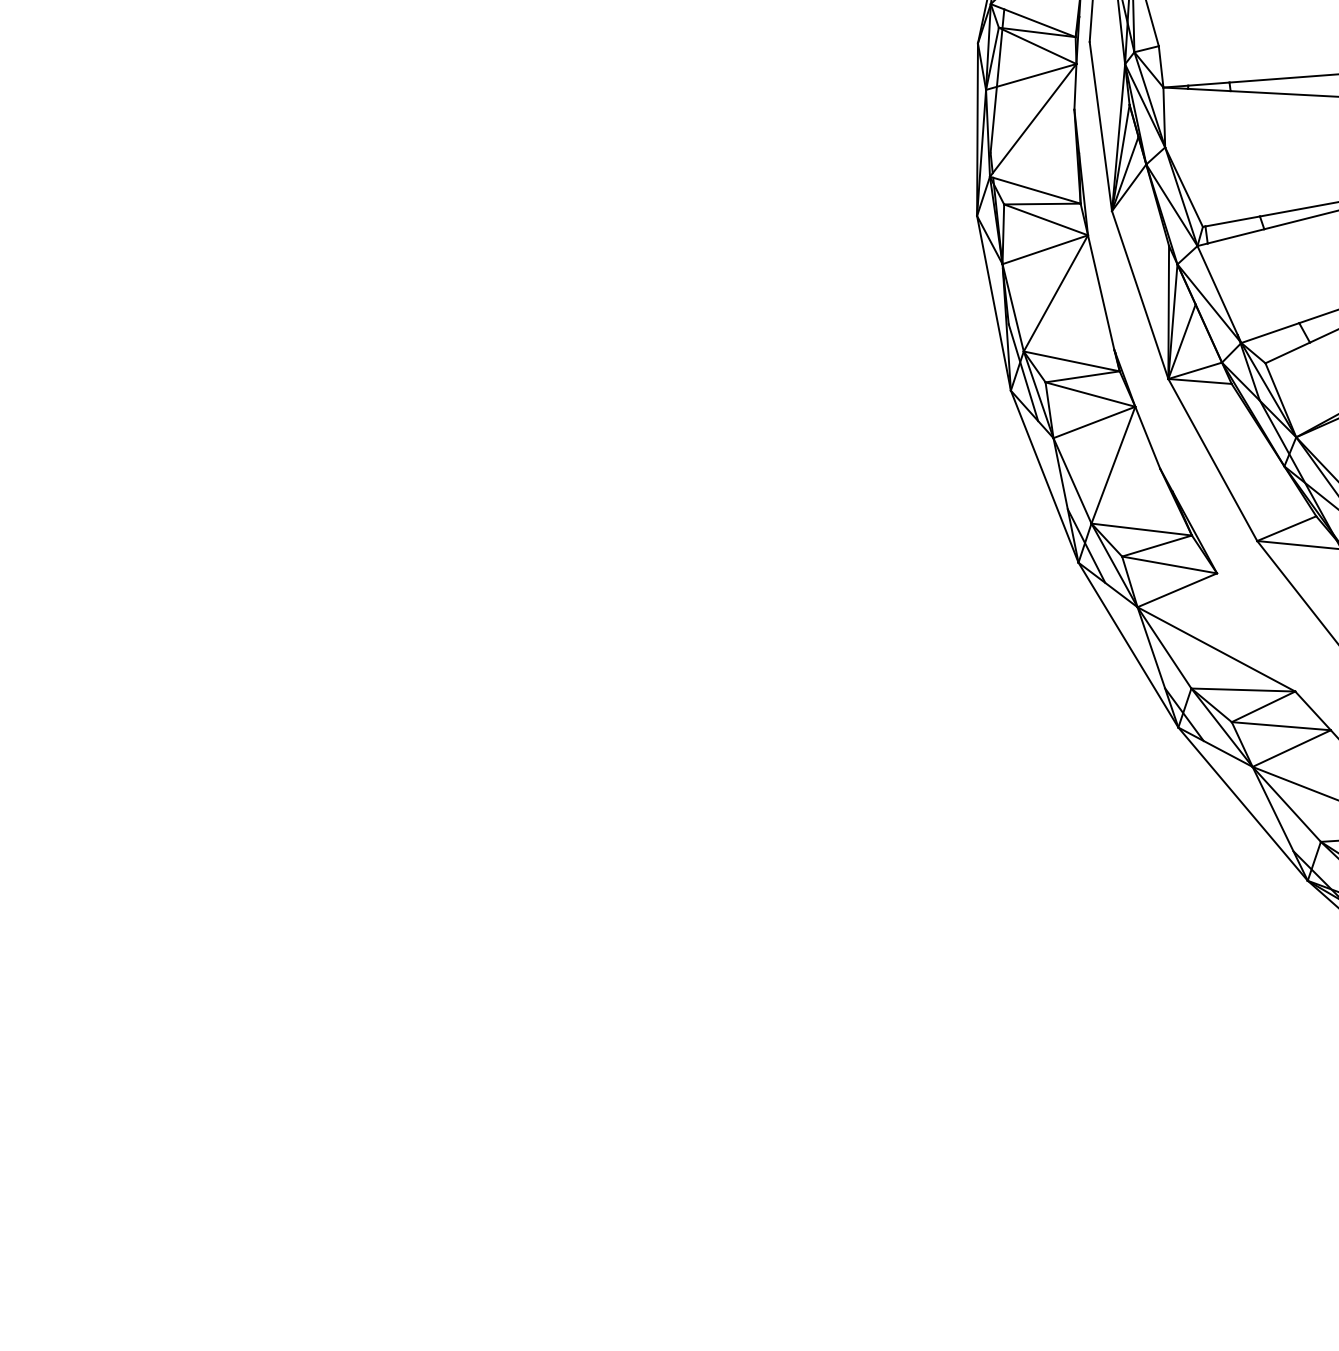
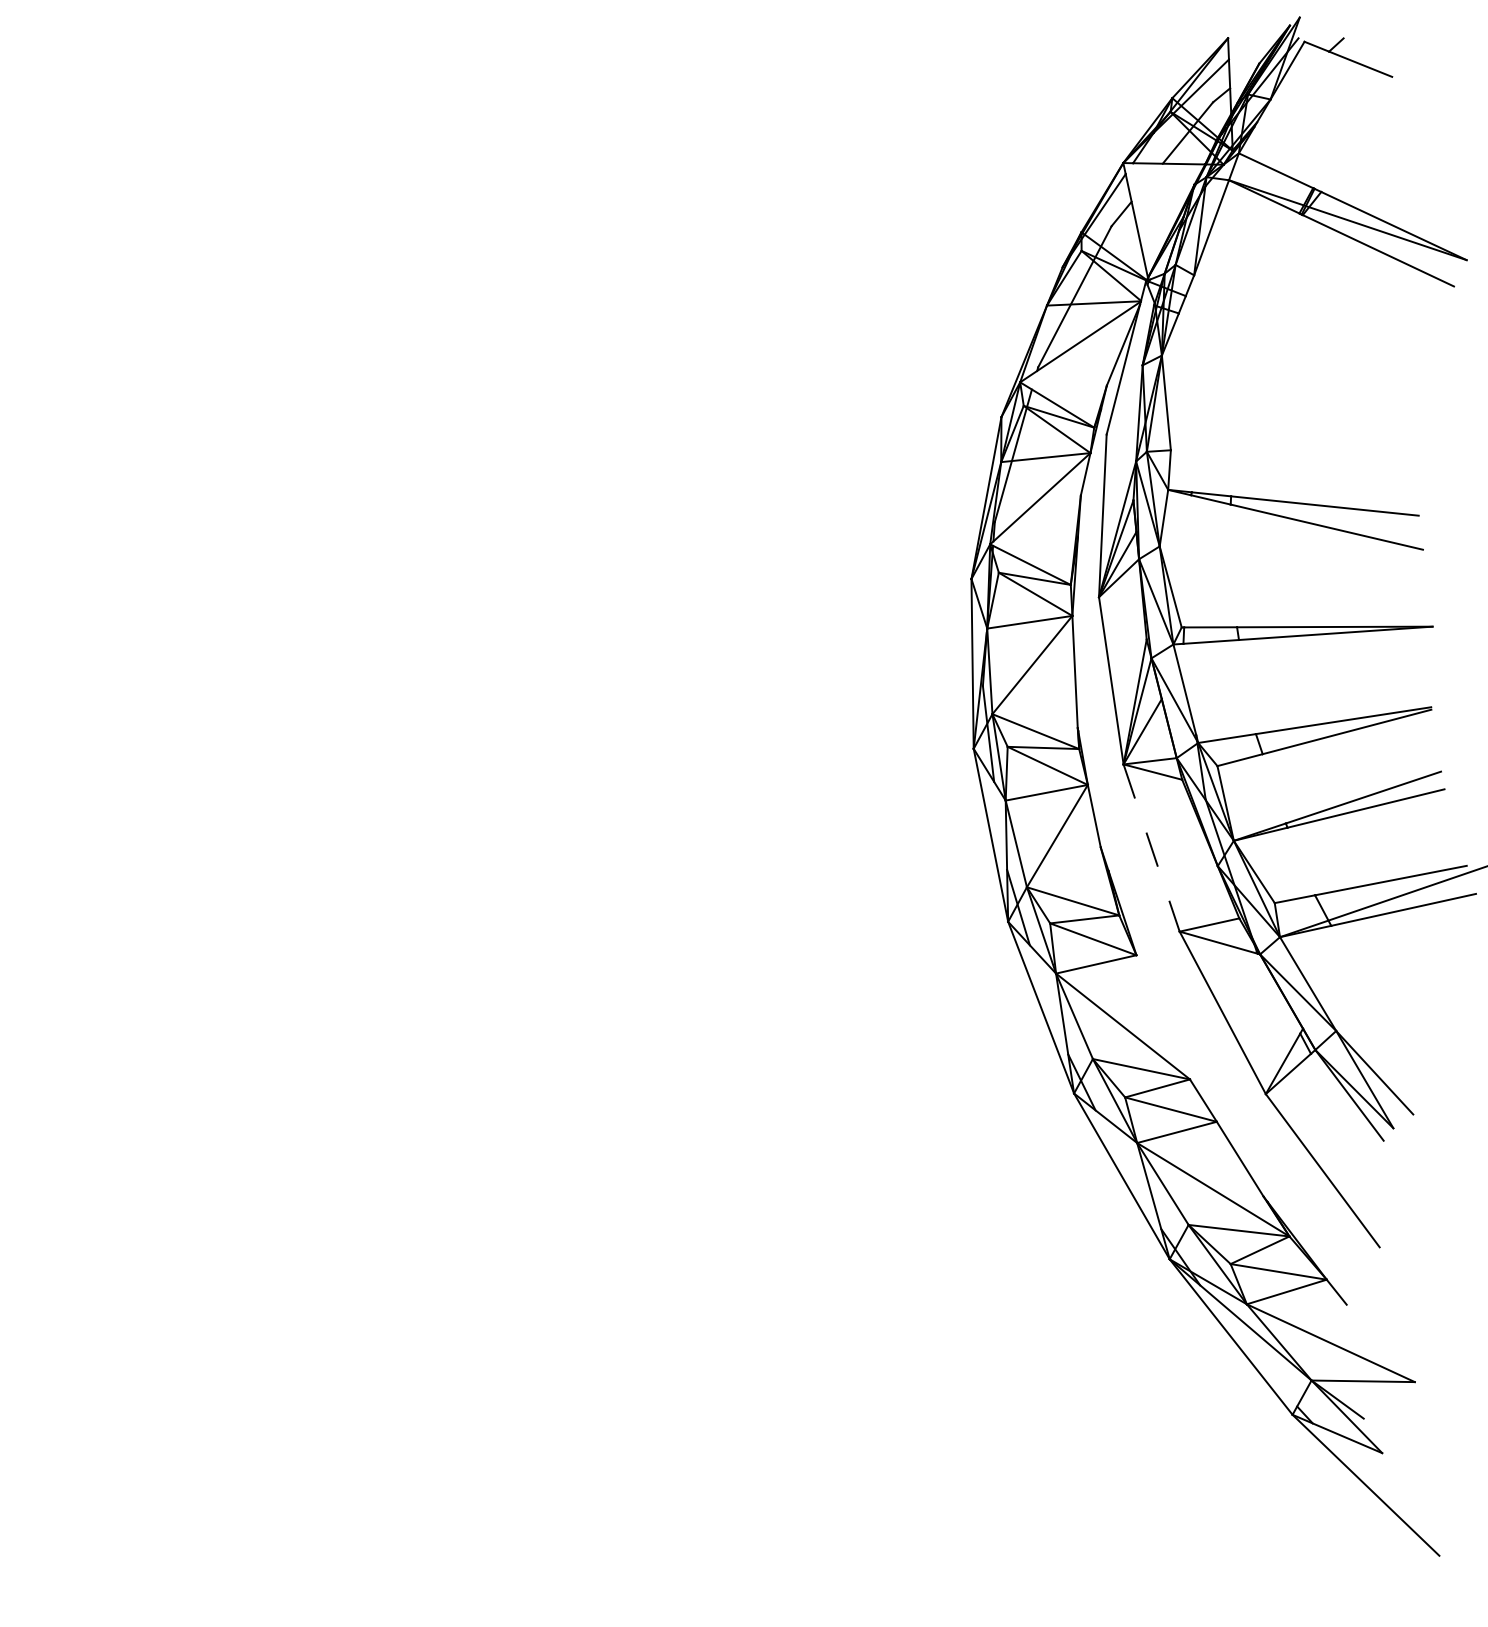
line: (1212, 460) -> (1151, 848), solid -> dashed

